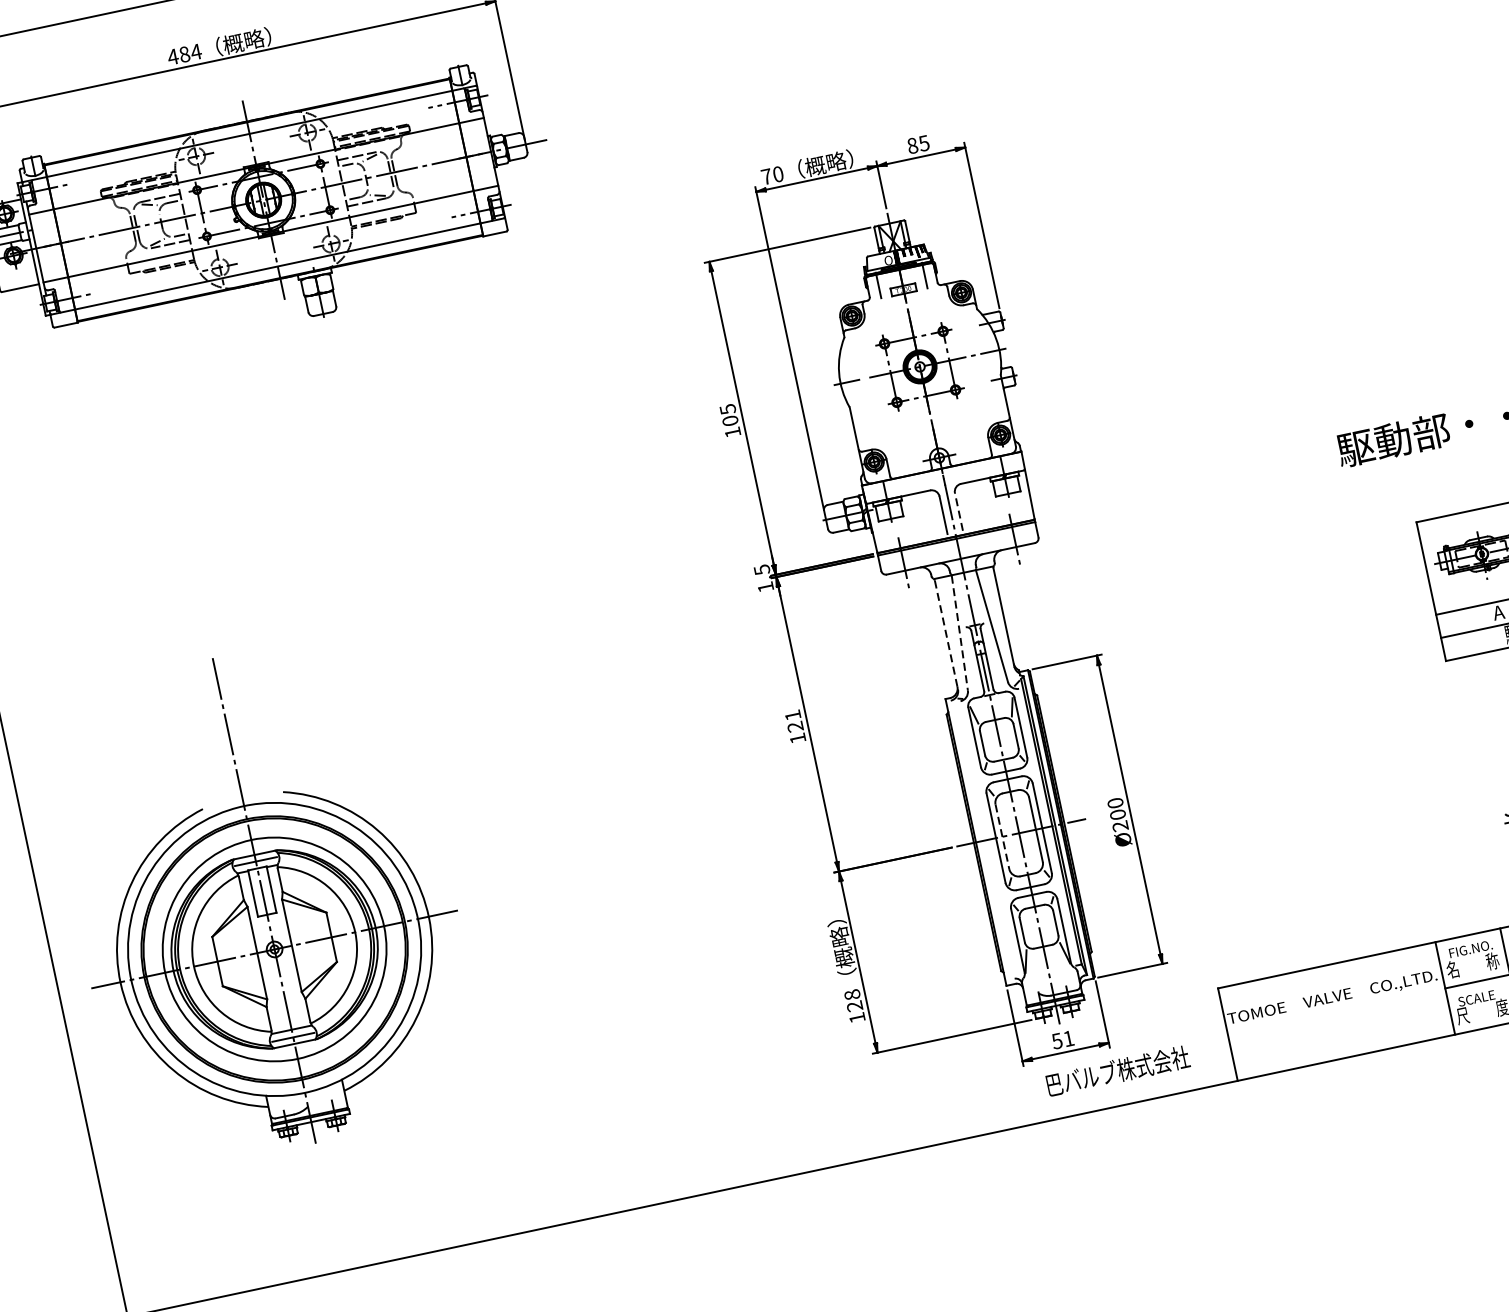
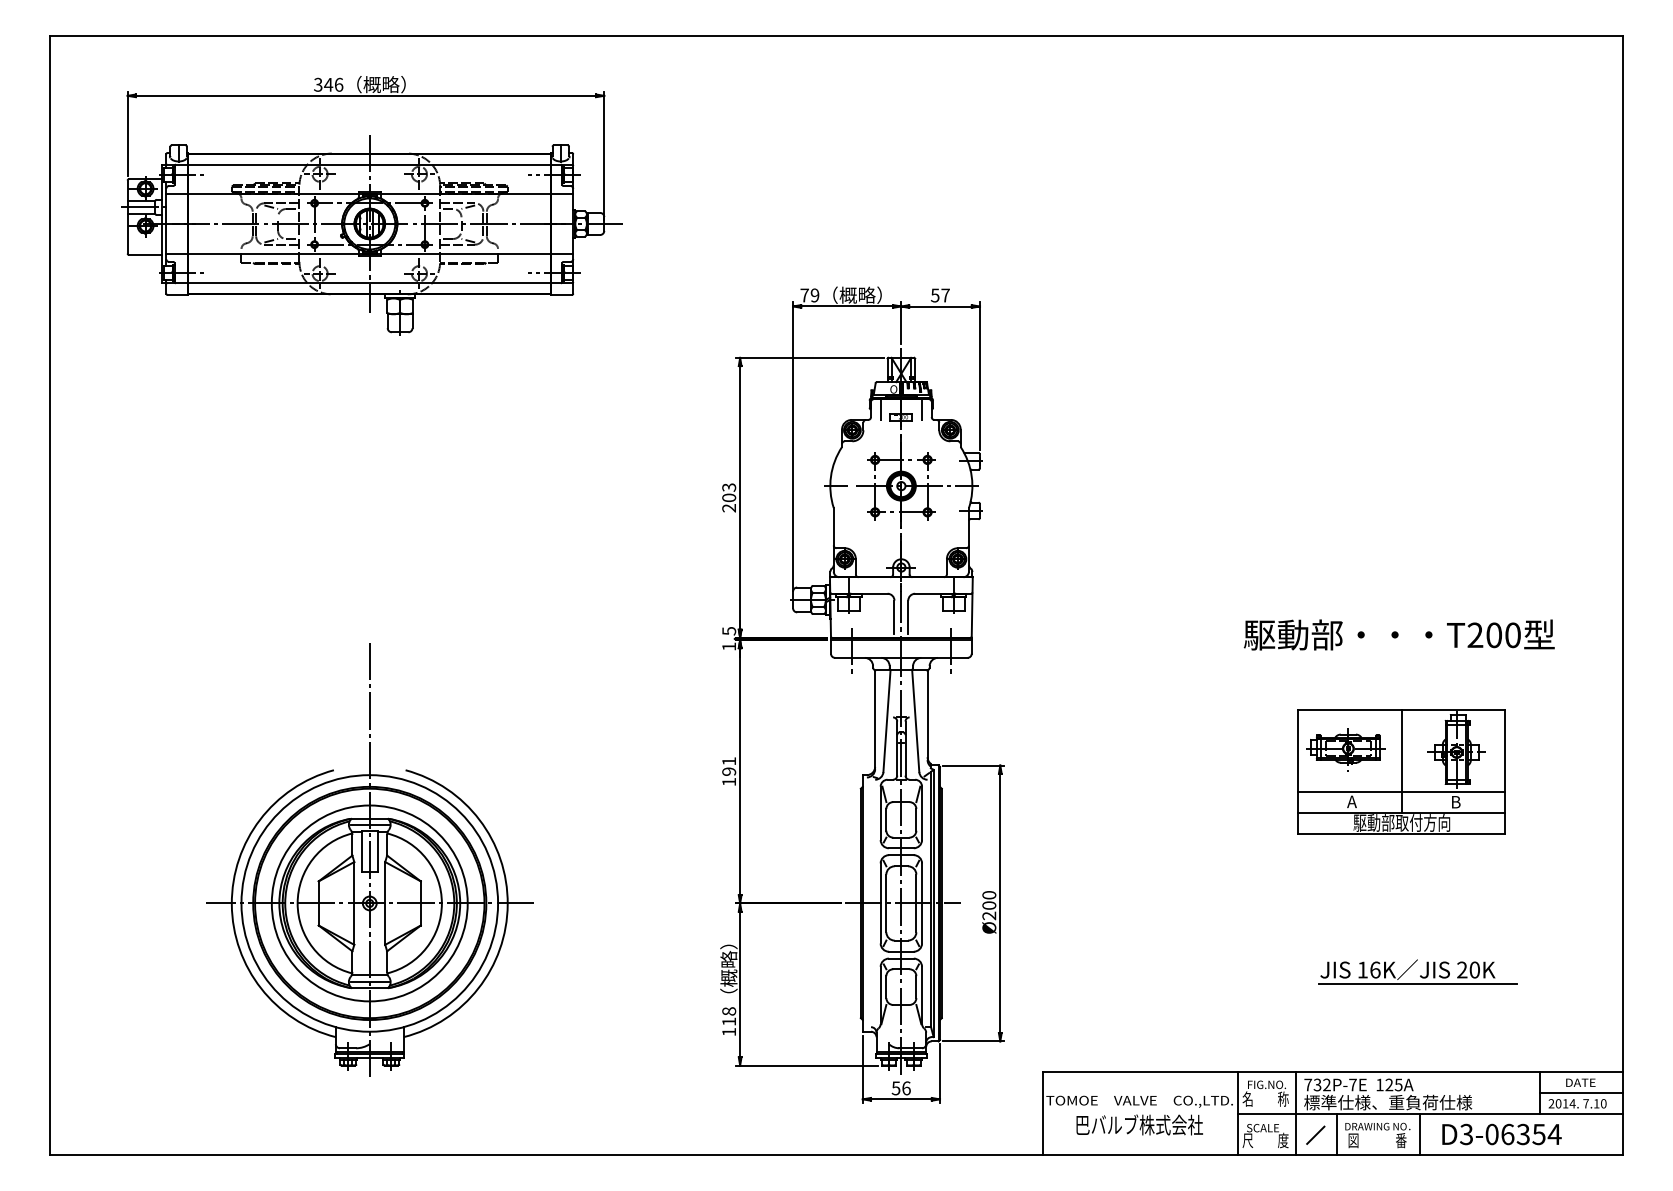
text: (184, 54) -> (328, 84), 484 -> 346
text: (917, 144) -> (939, 295), 85 -> 57
text: (777, 174) -> (814, 295), 70 -> 79
text: (729, 420) -> (728, 497), 105 -> 203
line: (959, 512) -> (908, 617), dashed -> solid
line: (959, 633) -> (886, 721), dashed -> solid
line: (946, 634) -> (875, 720), dashed -> solid
text: (795, 726) -> (729, 771), 121 -> 191
line: (1002, 836) -> (886, 903), dashed -> solid
part: (263, 900) -> (369, 859), moved
text: (854, 1006) -> (728, 1021), 128 -> 118
text: (1068, 1038) -> (906, 1088), 51 -> 56
text: (1117, 1070) -> (1139, 1124), moved

